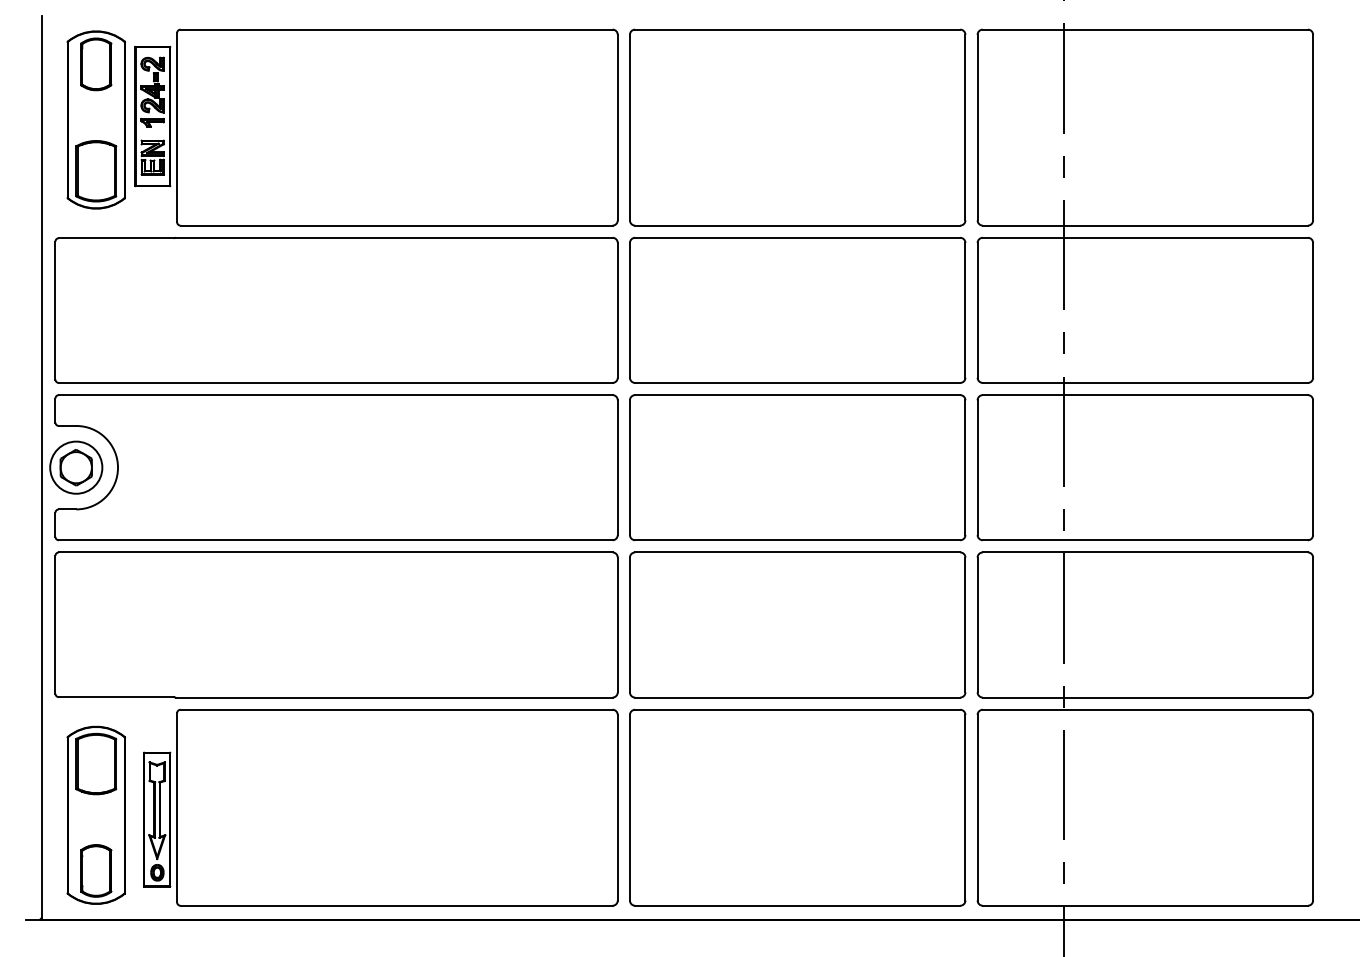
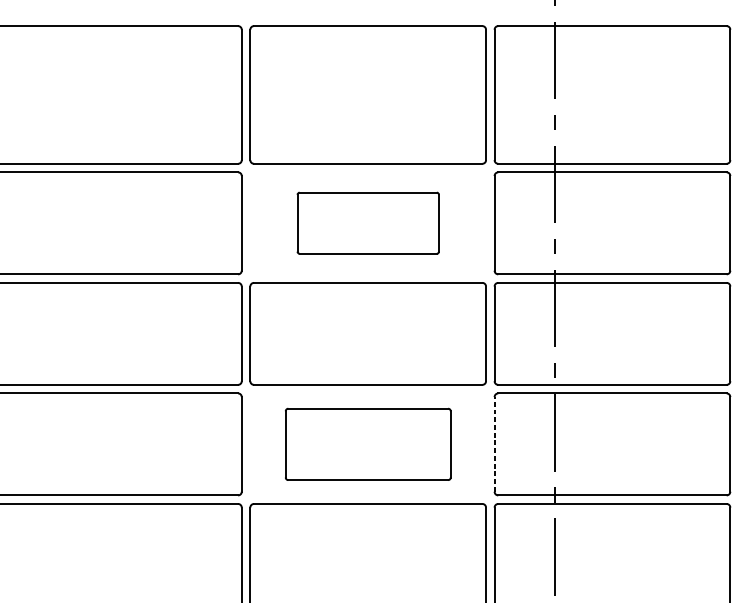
part: (797, 309) -> (368, 222), size x0.6
part: (797, 624) -> (368, 444), size x0.7
line: (977, 624) -> (494, 444), solid -> dashed

